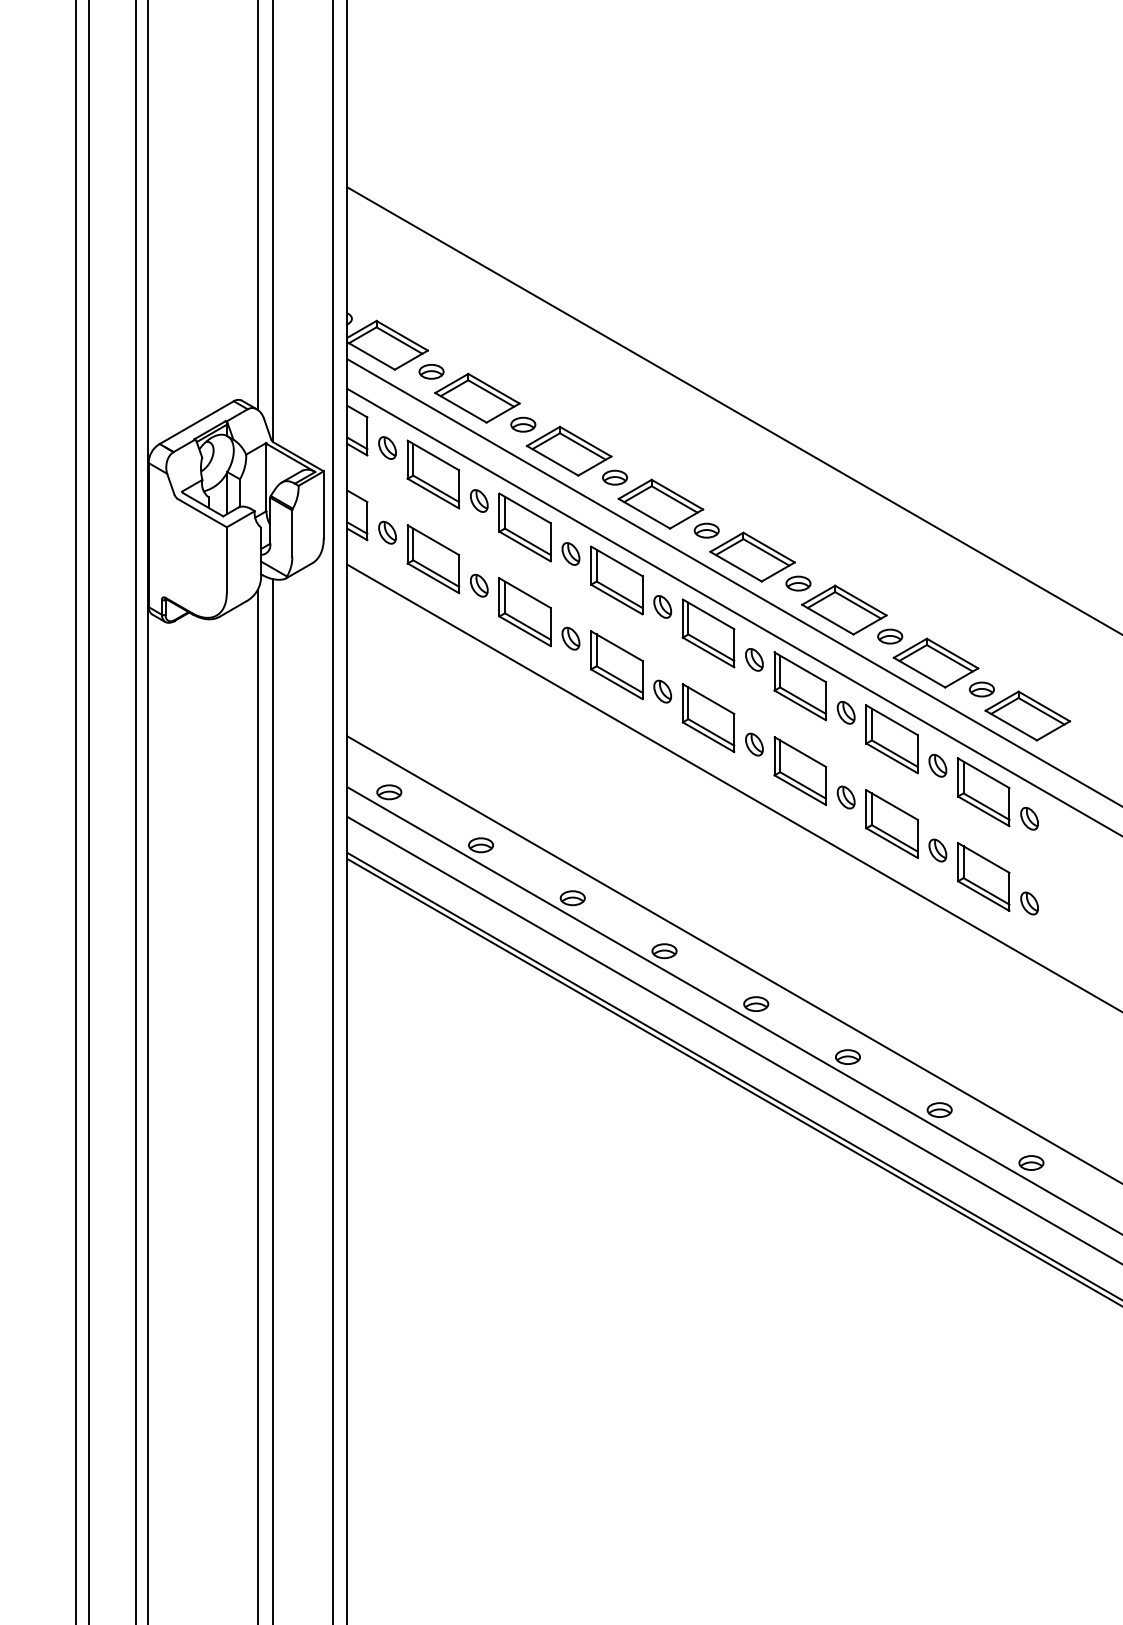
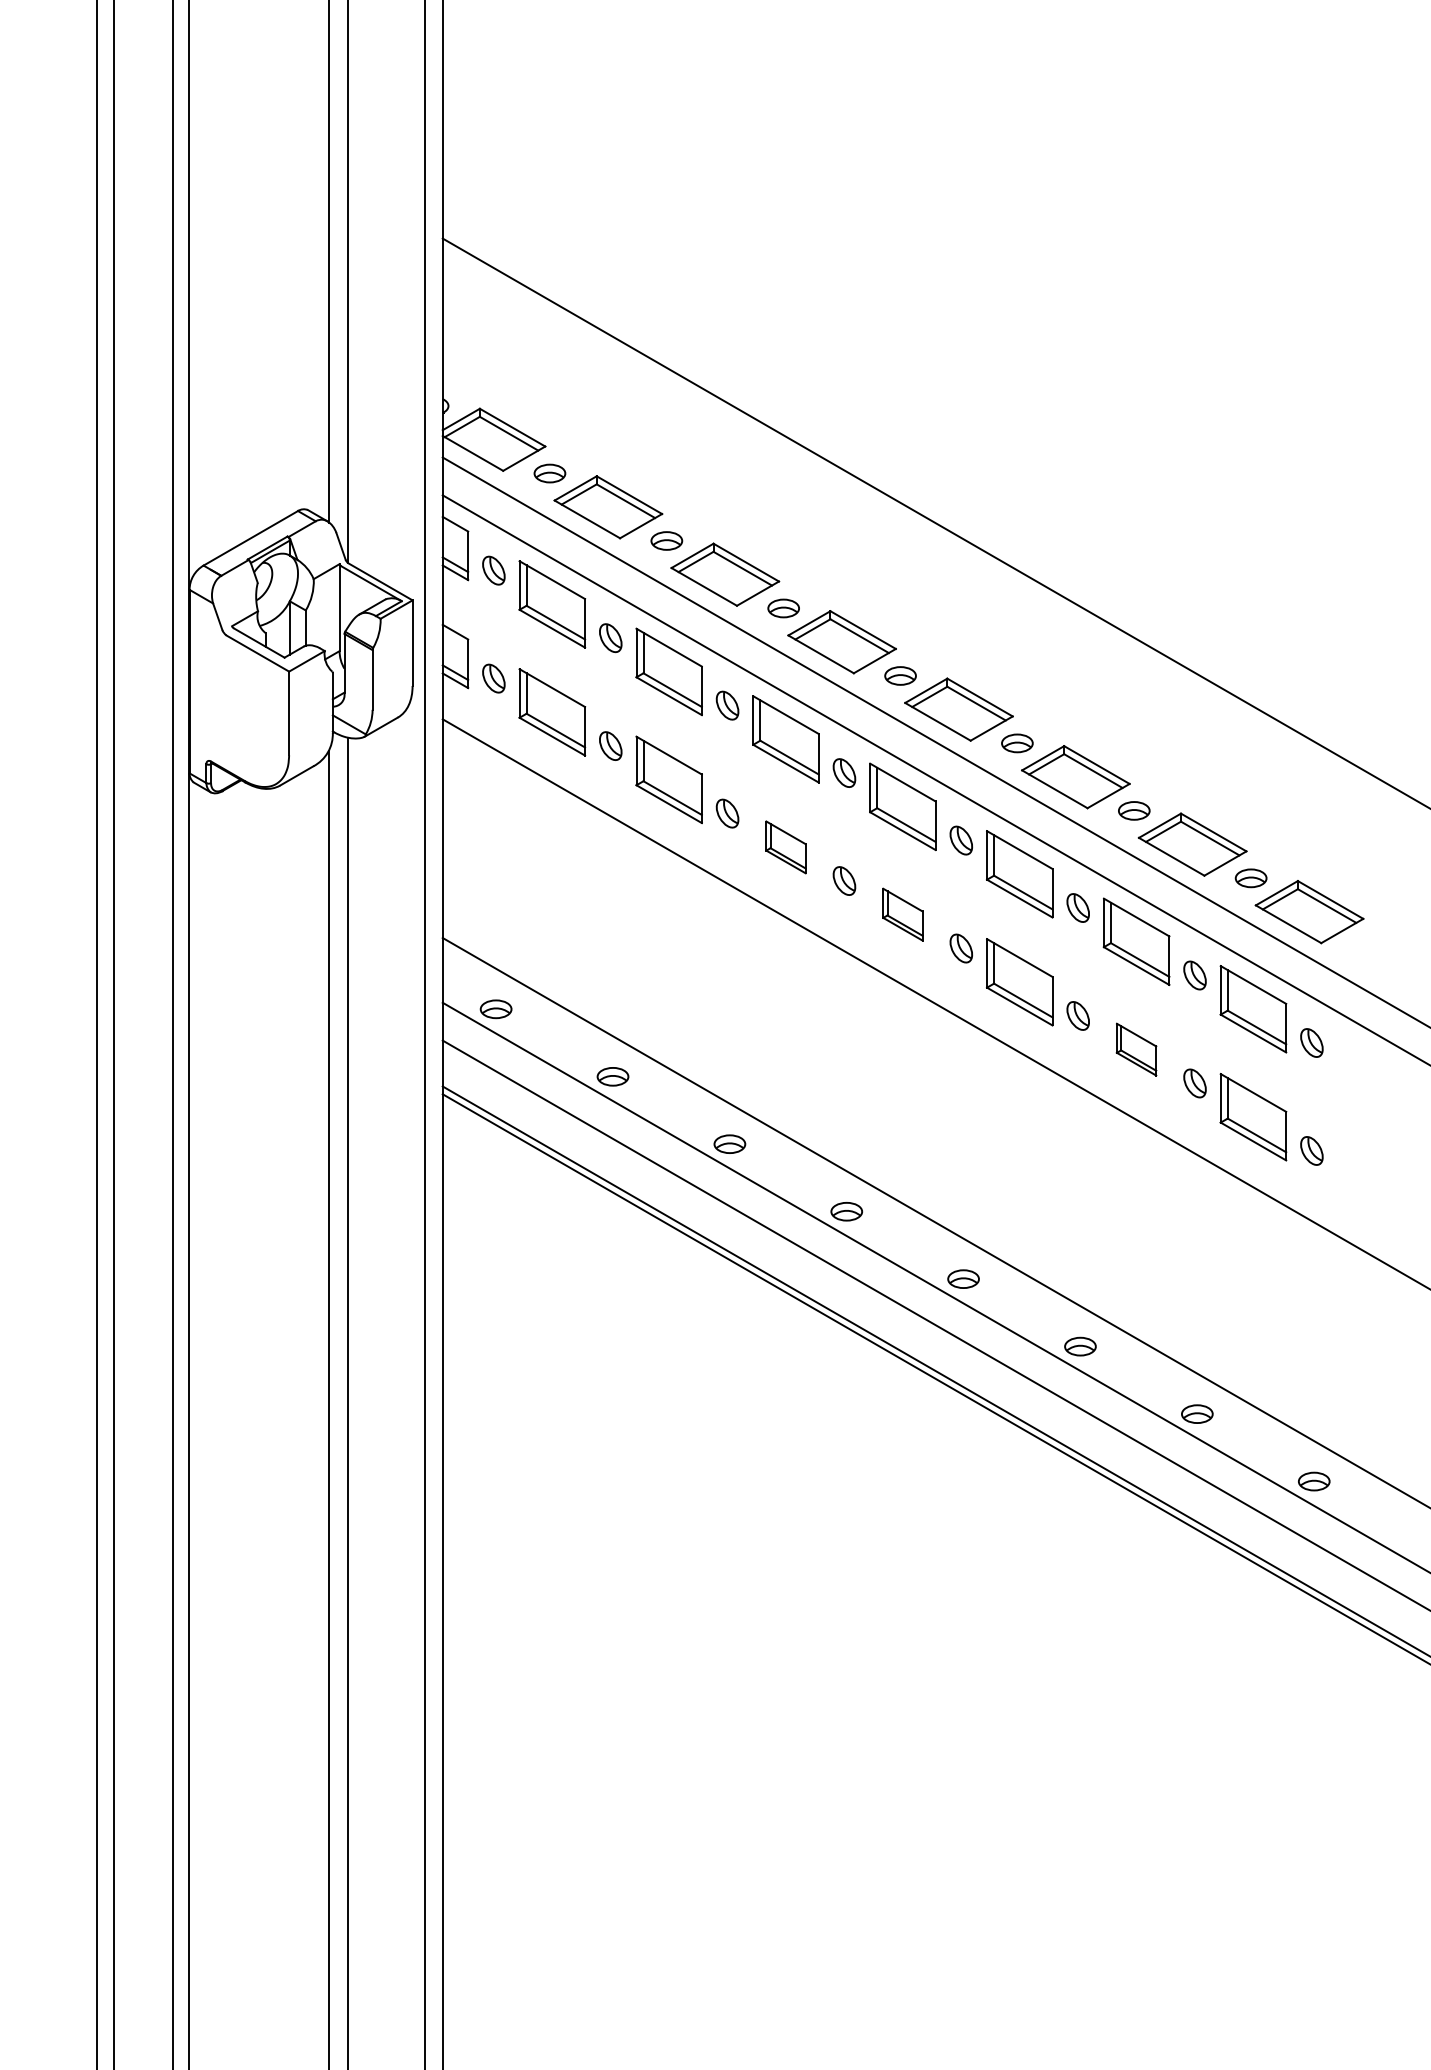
part: (616, 665) -> (785, 847), size x0.6
part: (708, 717) -> (902, 914), size x0.6
part: (891, 823) -> (1136, 1049), size x0.6

